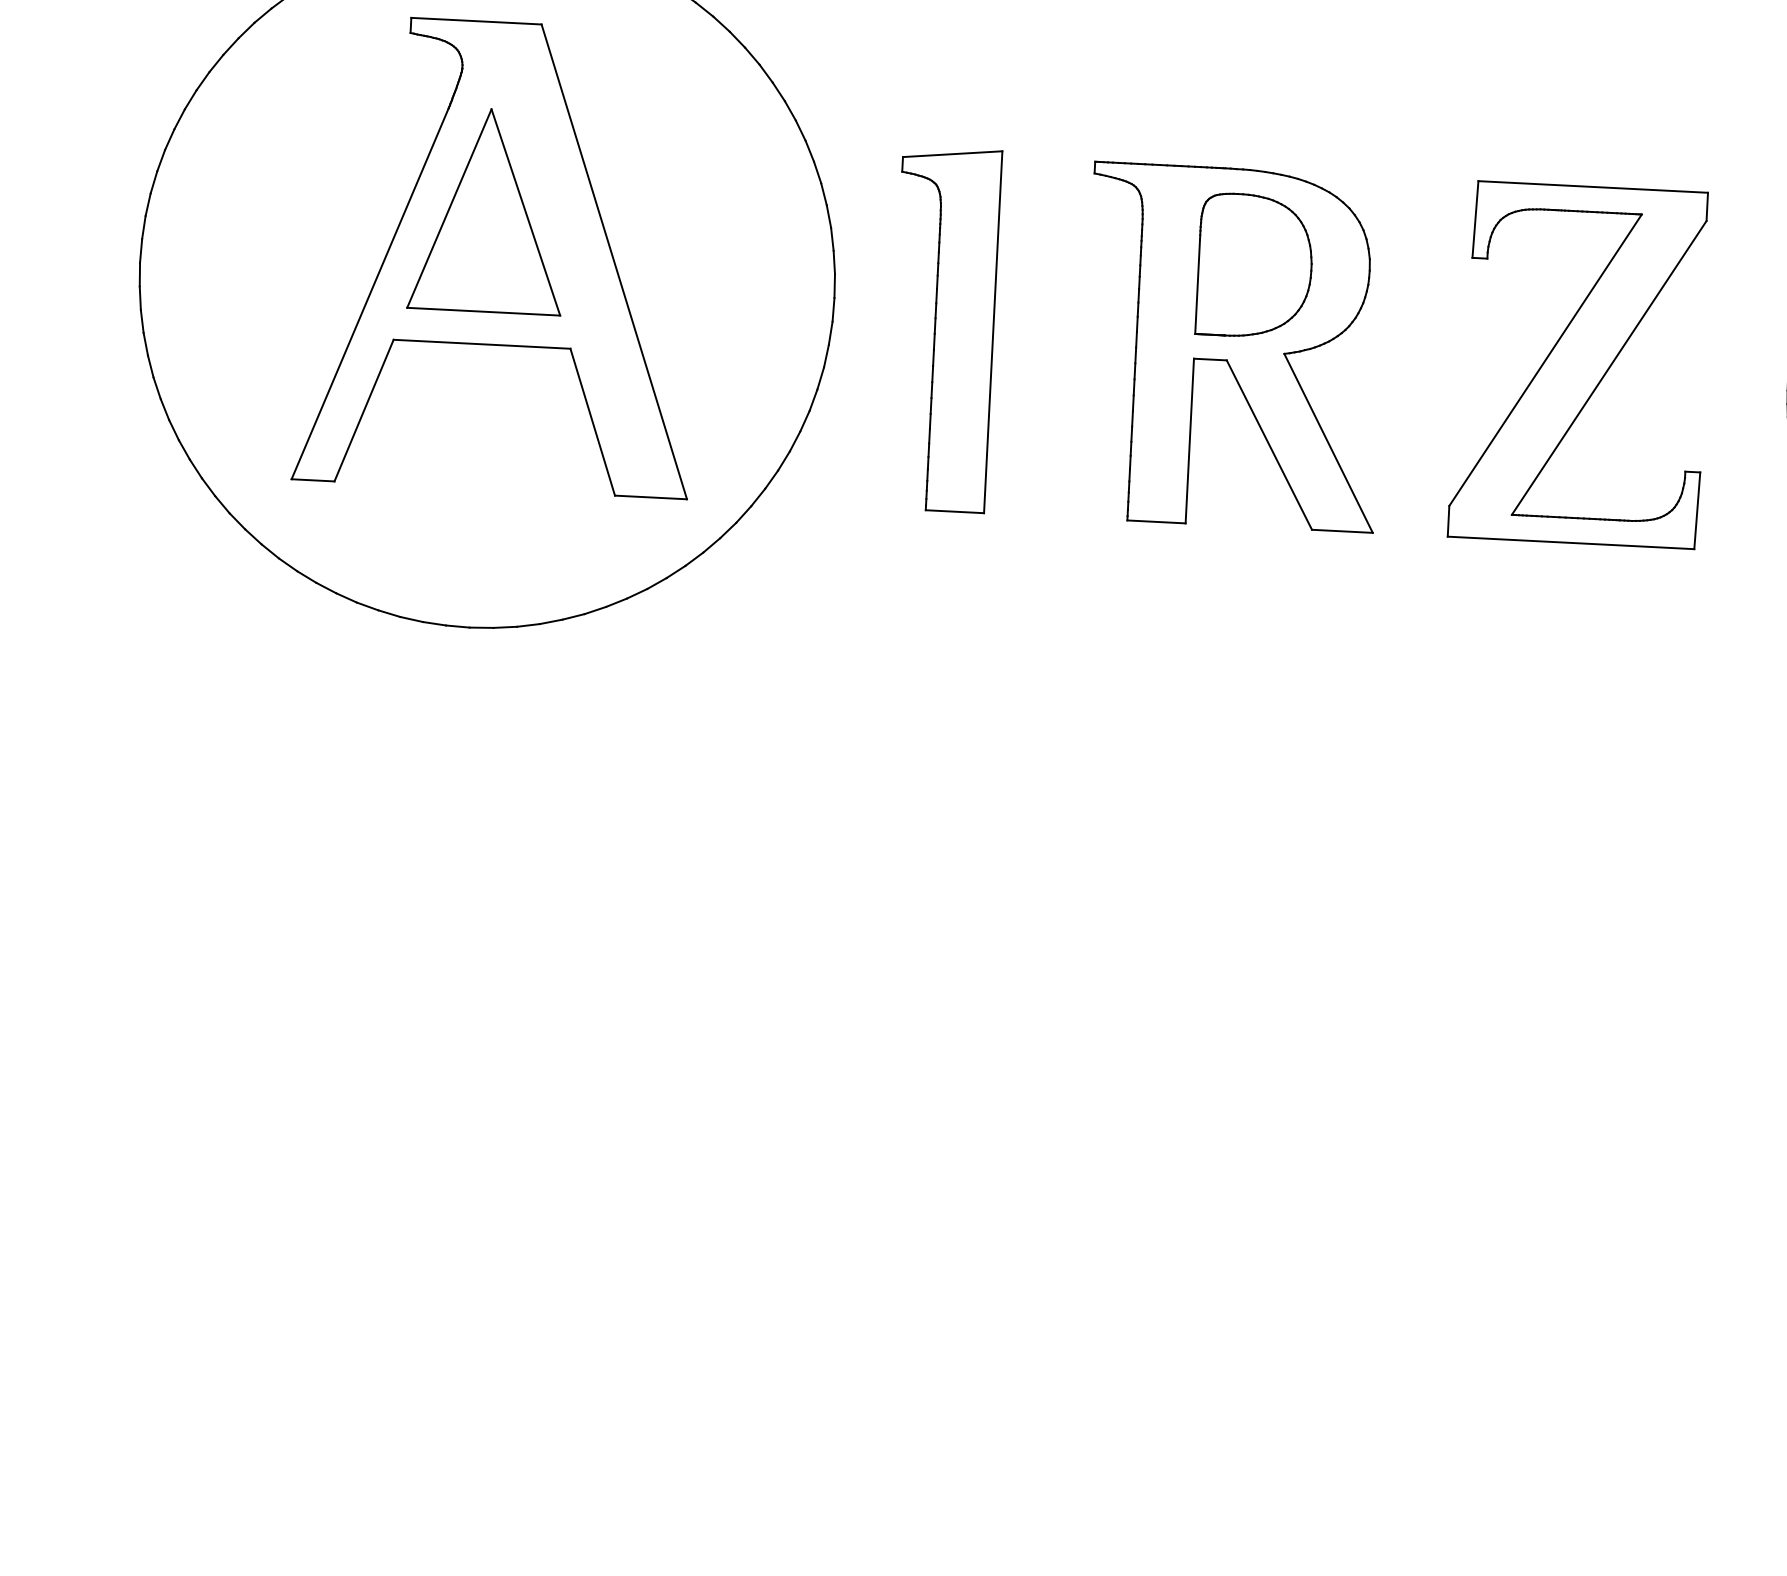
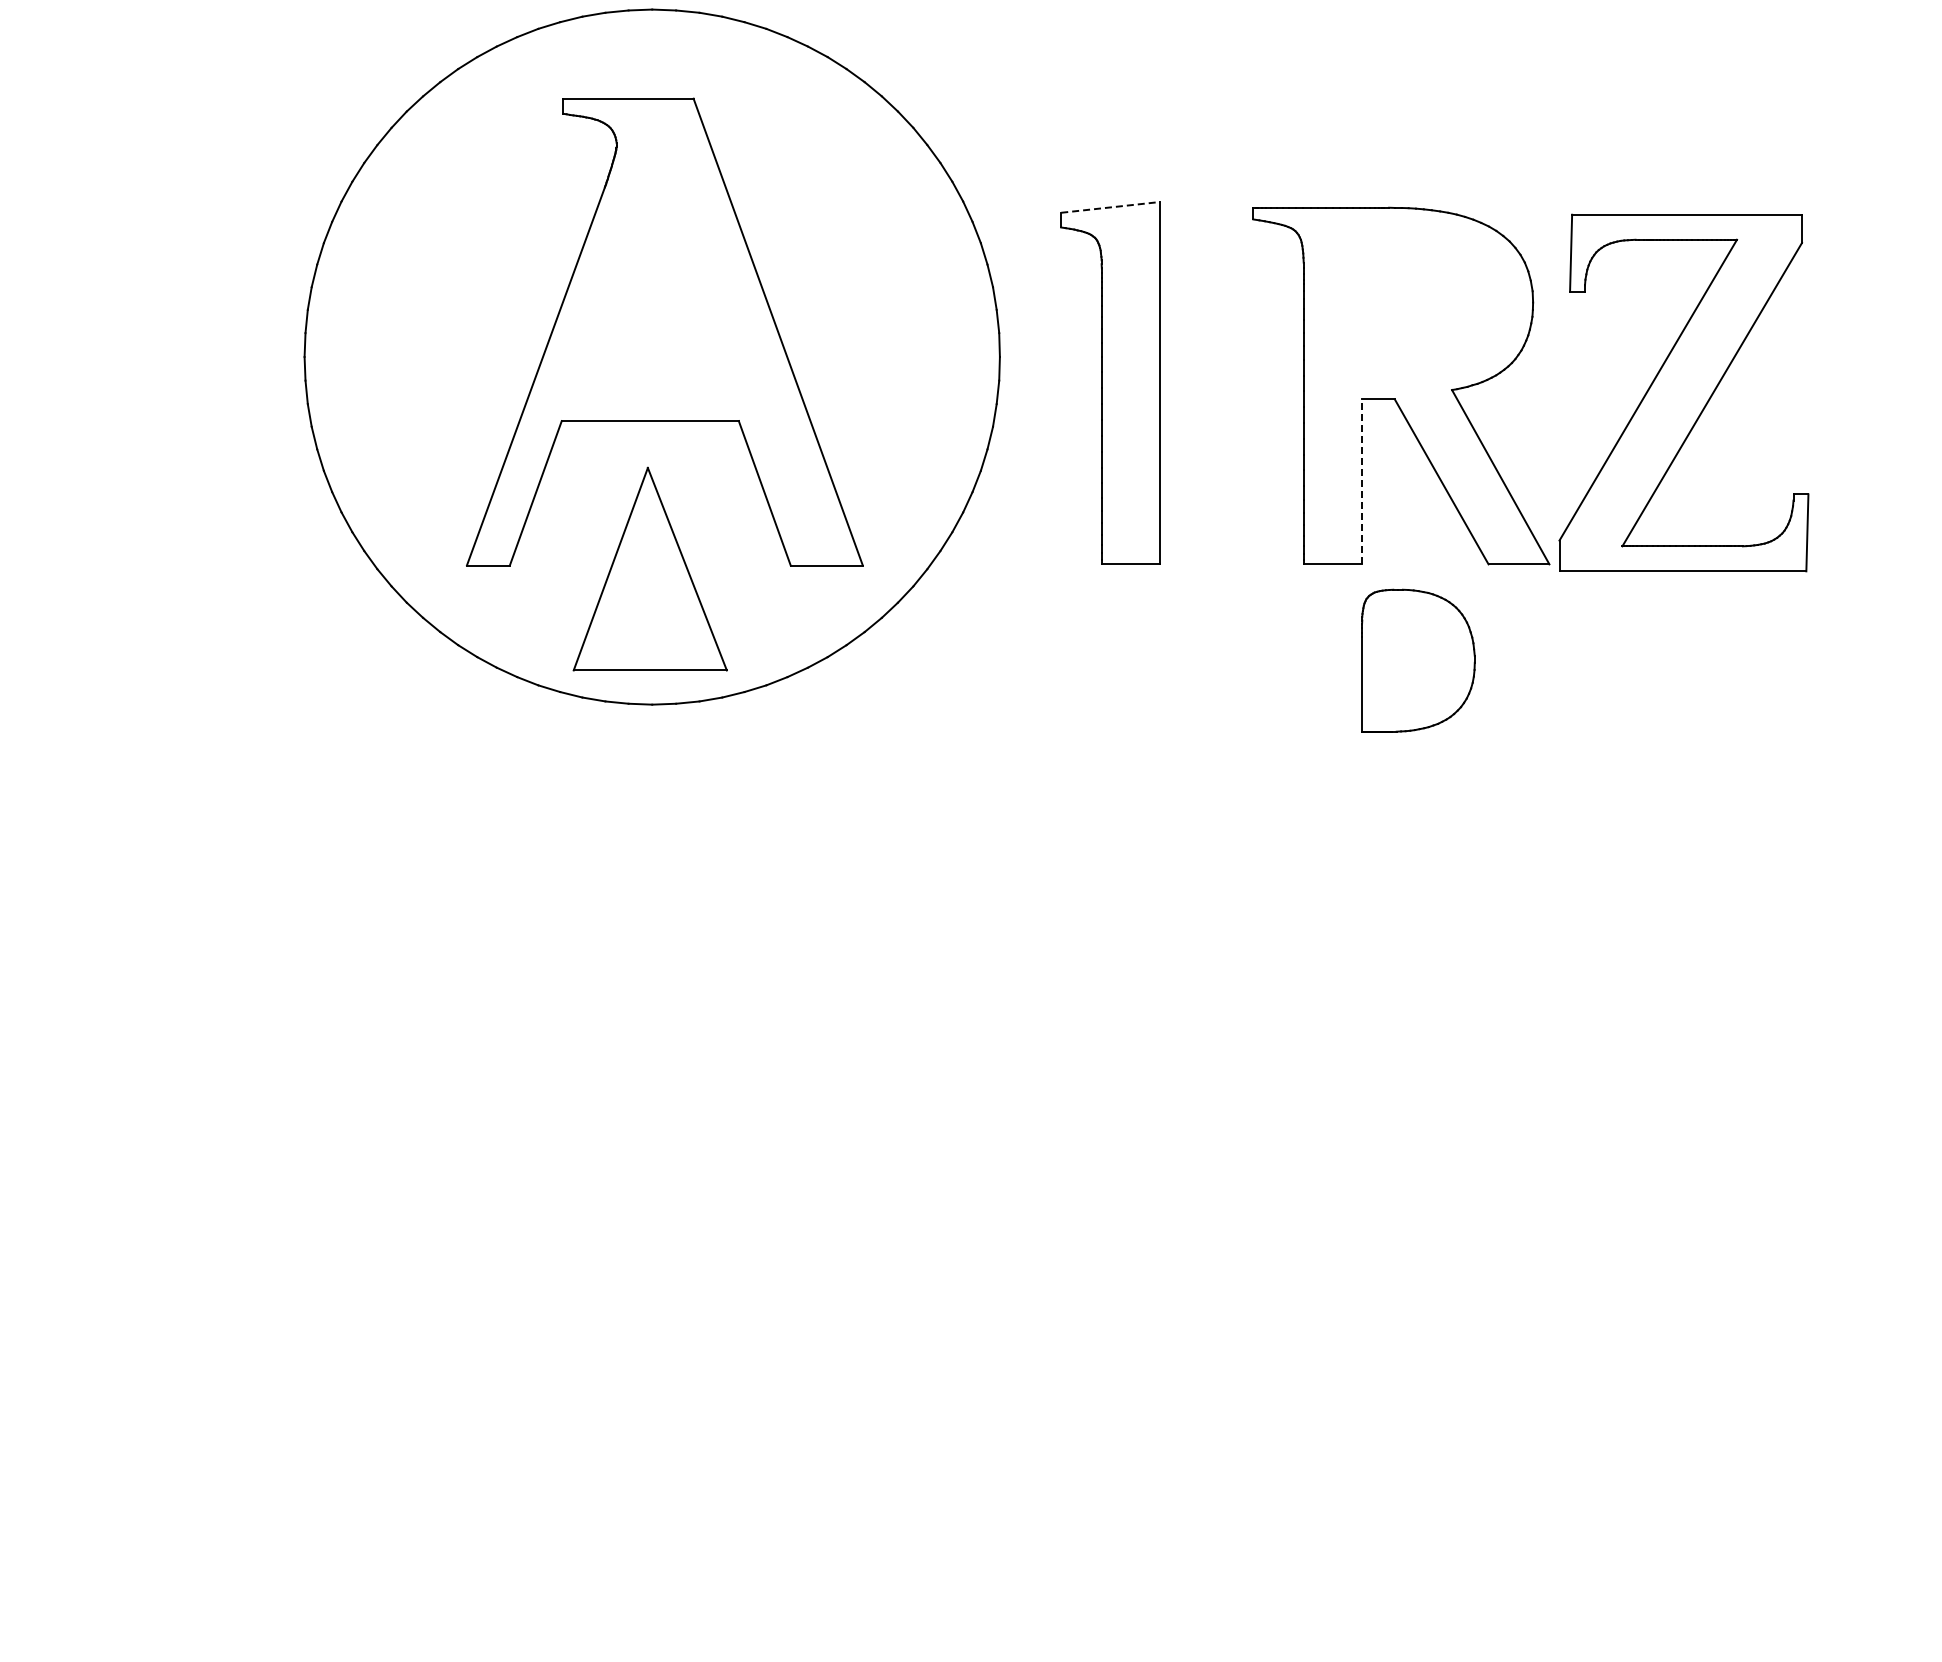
line: (952, 154) -> (1110, 207), solid -> dashed
part: (488, 209) -> (649, 568), moved
part: (1255, 265) -> (1418, 660), moved
part: (1580, 364) -> (1683, 392), moved
line: (1190, 440) -> (1362, 481), solid -> dashed

